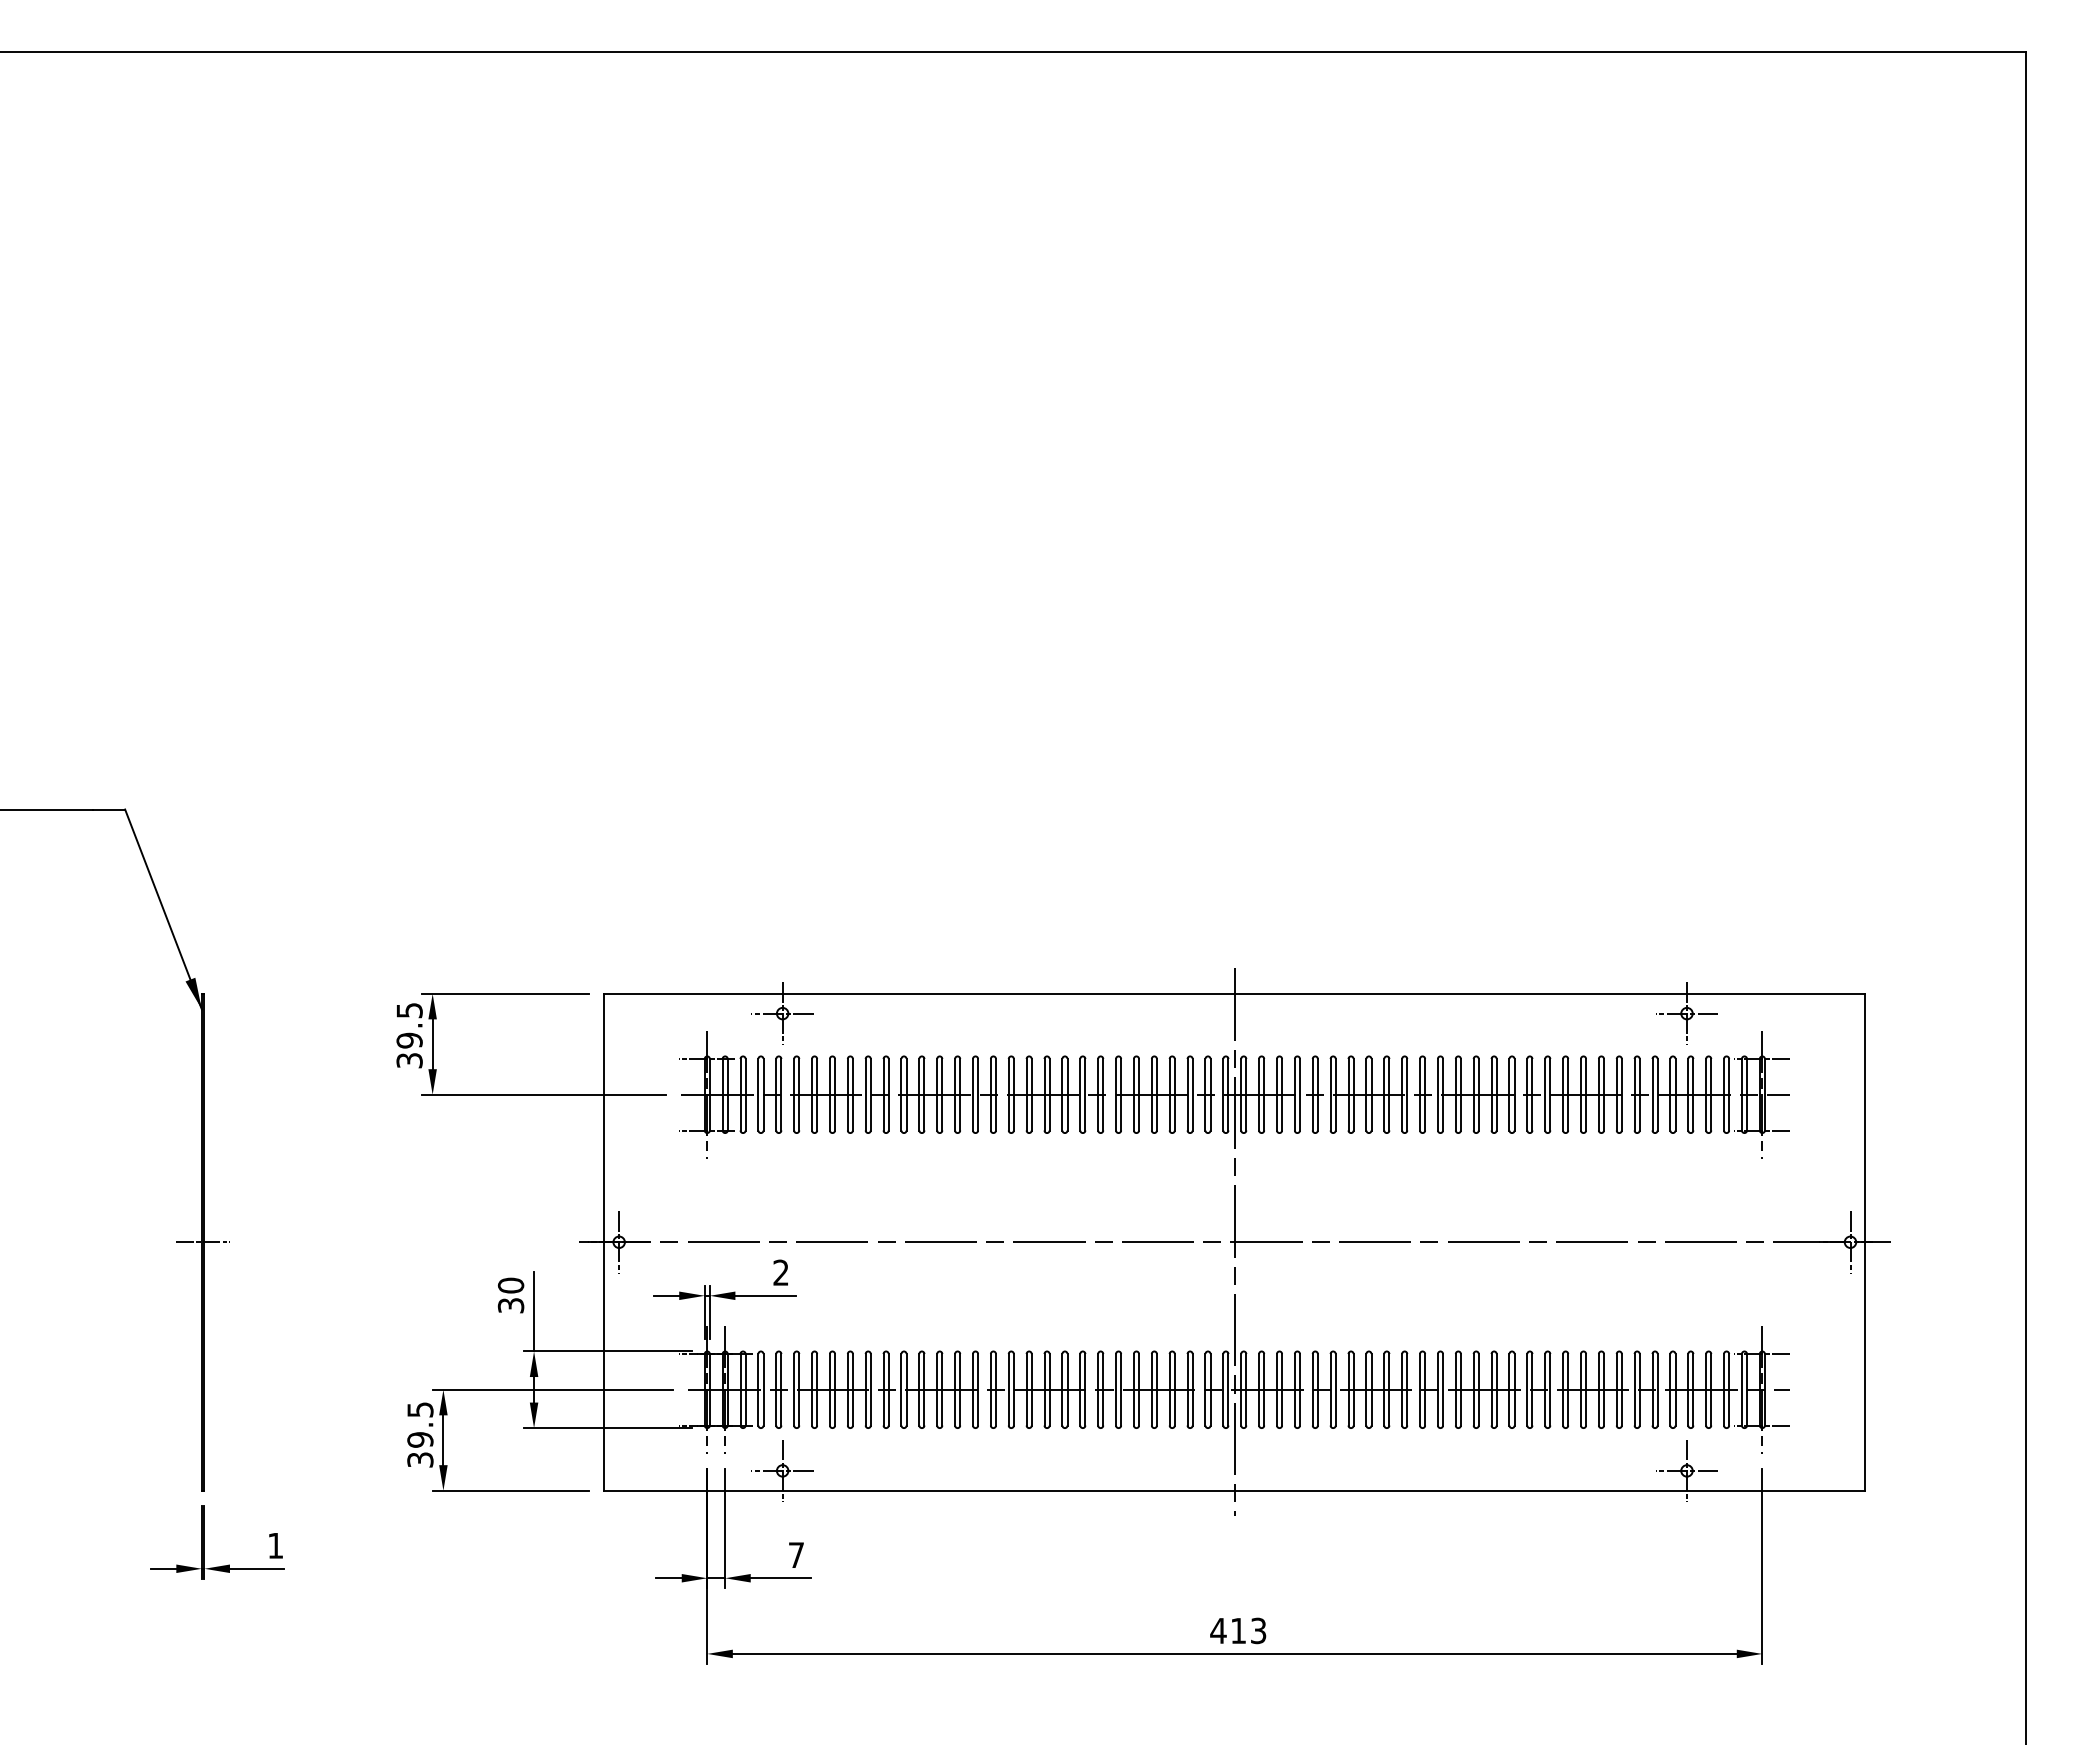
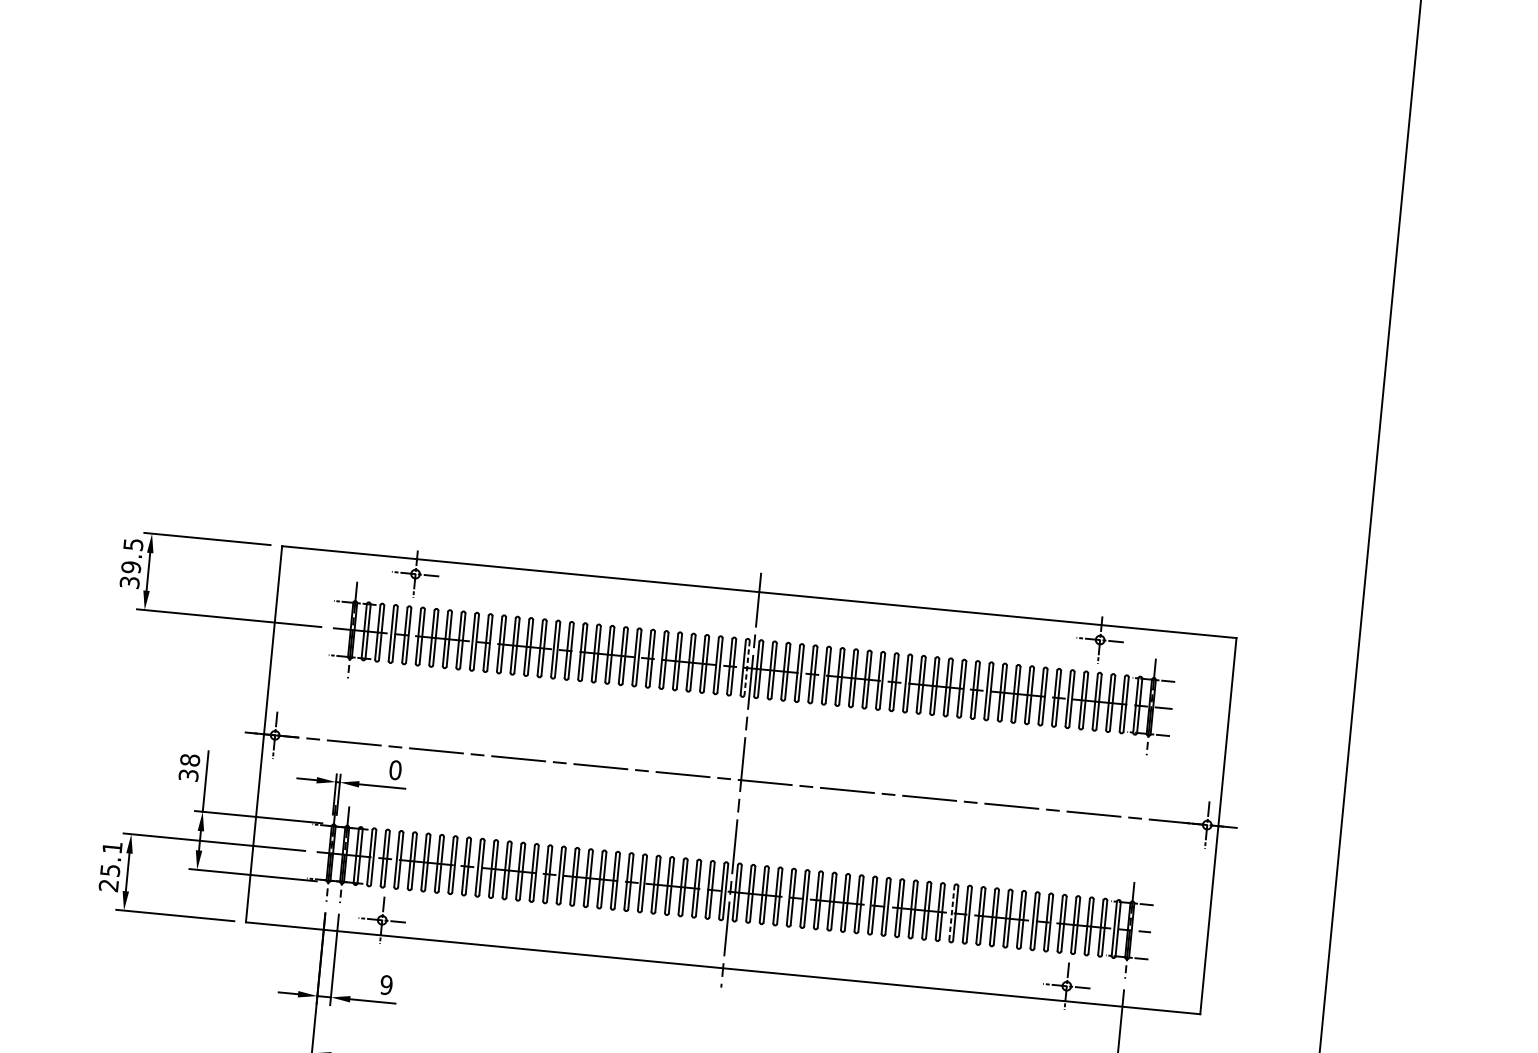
line: (1228, 1094) -> (747, 667), solid -> dashed
text: (781, 1272) -> (395, 770), 2 -> 0
text: (510, 1285) -> (189, 760), 30 -> 38
line: (1527, 1389) -> (952, 912), solid -> dashed
text: (420, 1434) -> (110, 866), 39.5 -> 25.1
text: (796, 1555) -> (386, 985), 7 -> 9

